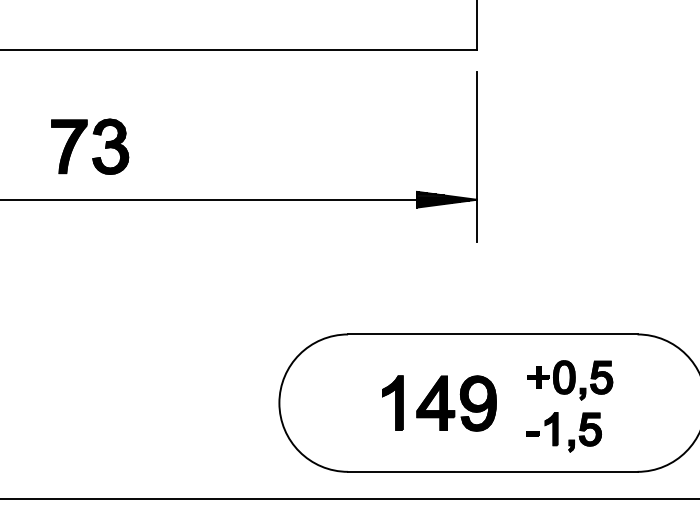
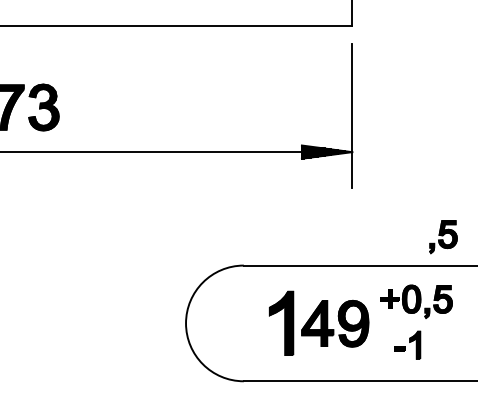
part: (570, 380) -> (416, 301), moved
part: (392, 402) -> (281, 322), size x1.4
part: (584, 432) -> (442, 236), moved

